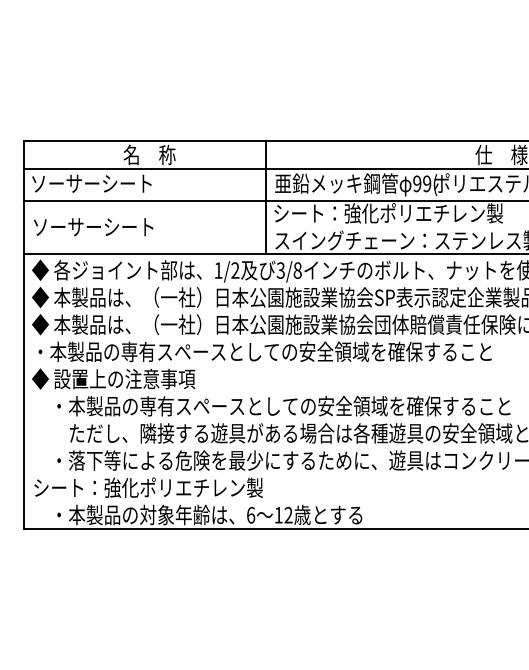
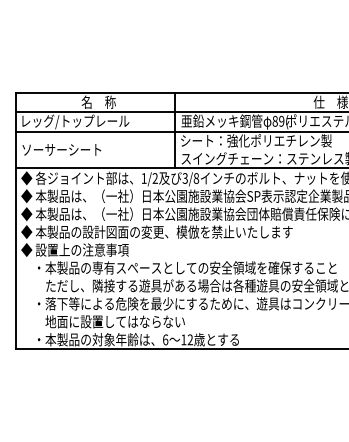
text: (114, 184) -> (75, 121), ソーサーシート -> レッグ/トップレール
text: (416, 184) -> (274, 121), 99( -> 89(
text: (261, 350) -> (172, 231), ・本製品の専有スペースとしての安全領域を確保すること -> ◆ 本製品の設計図面の変更、模倣を禁止いたします
text: (156, 487) -> (103, 321), シート：強化ポリエチレン製 -> 地面に設置してはならない

